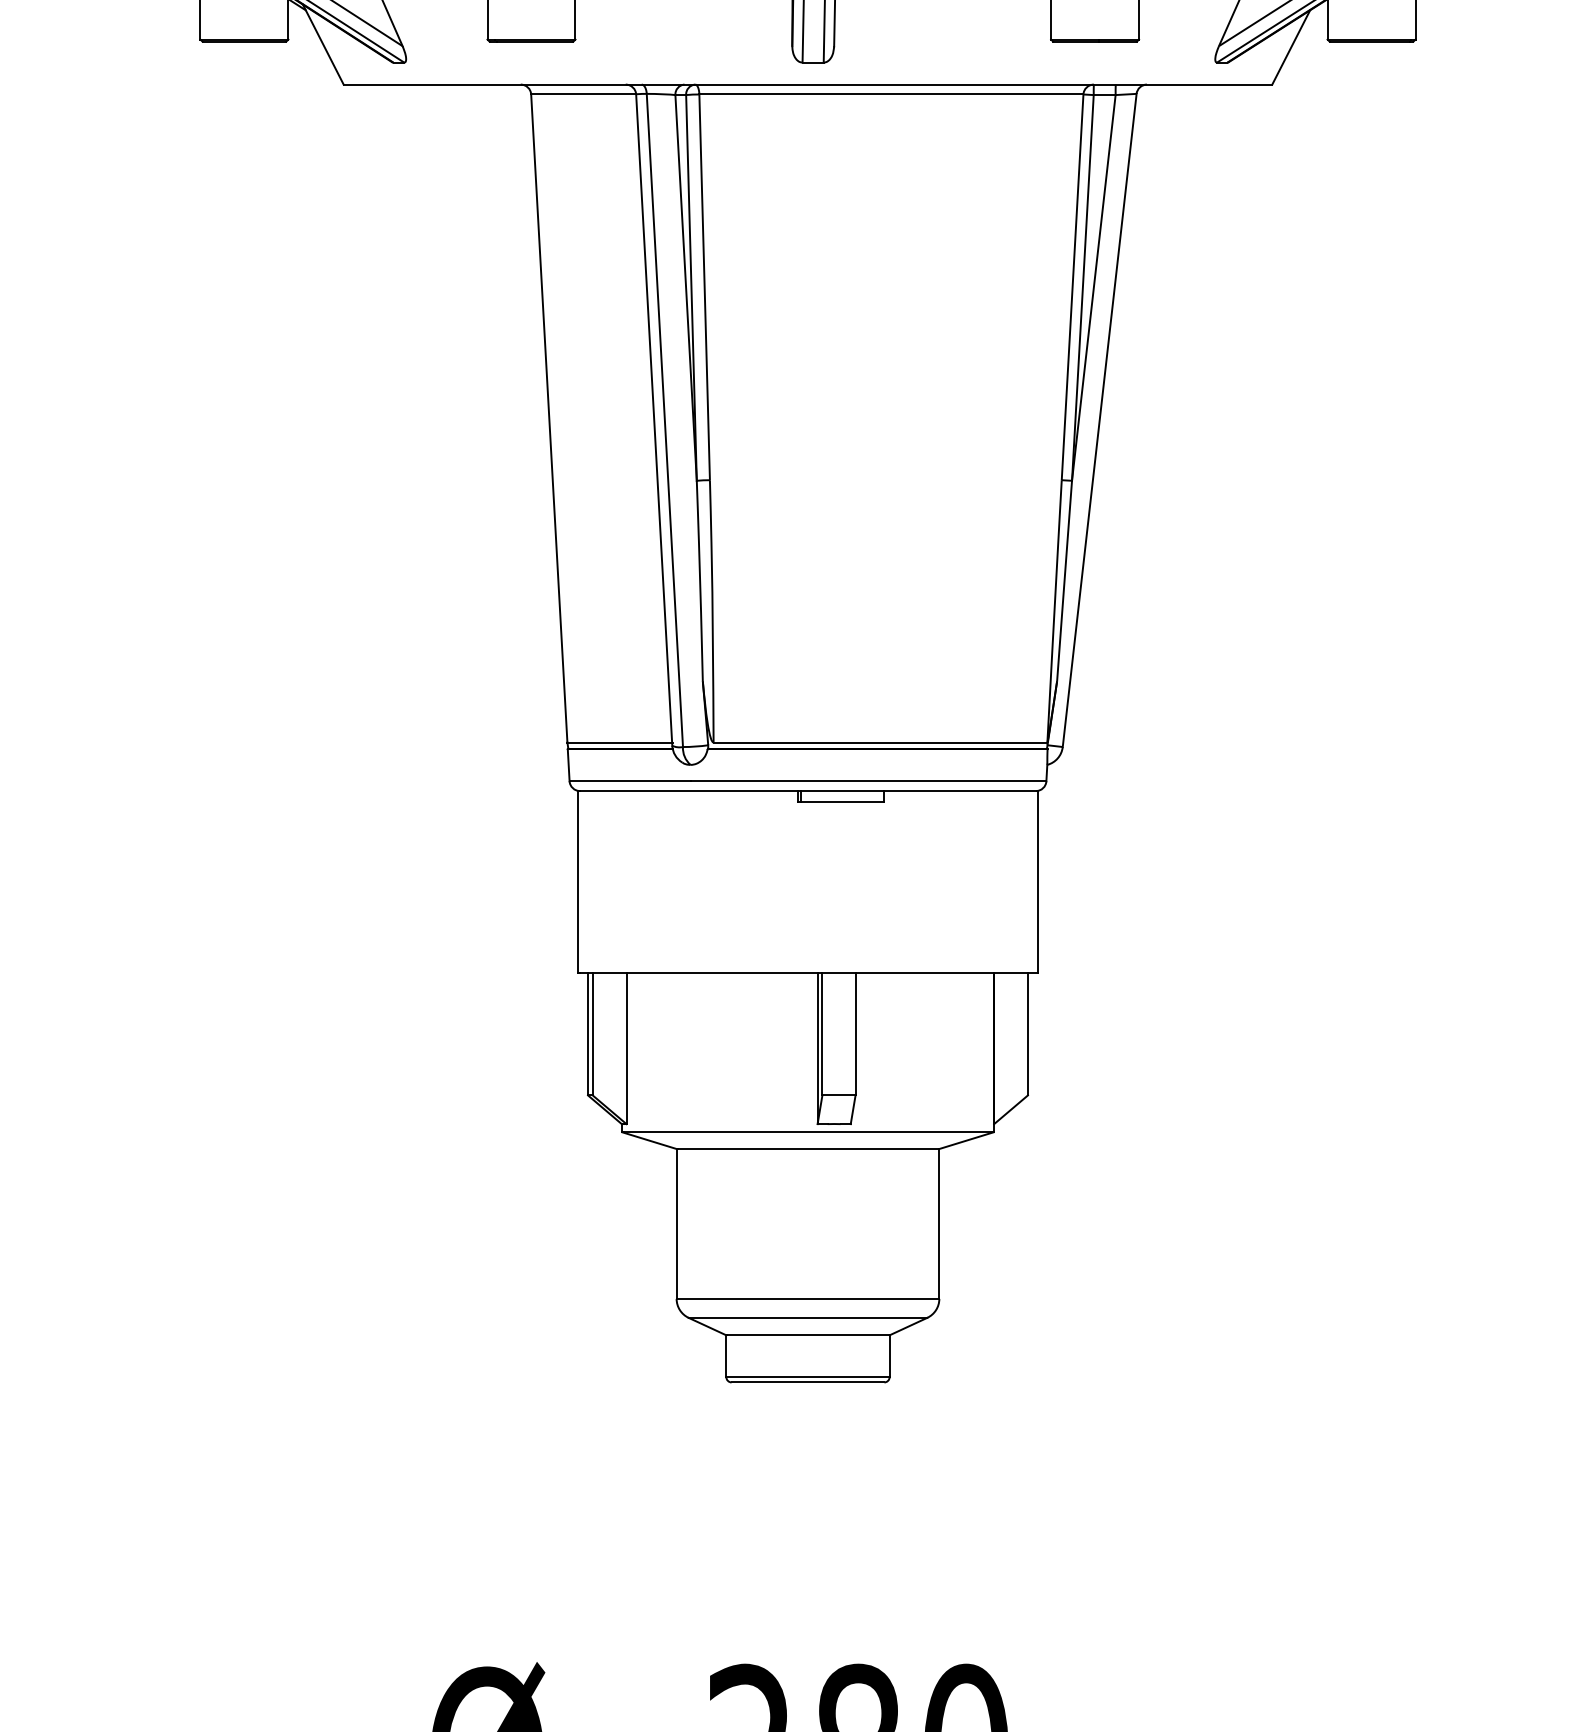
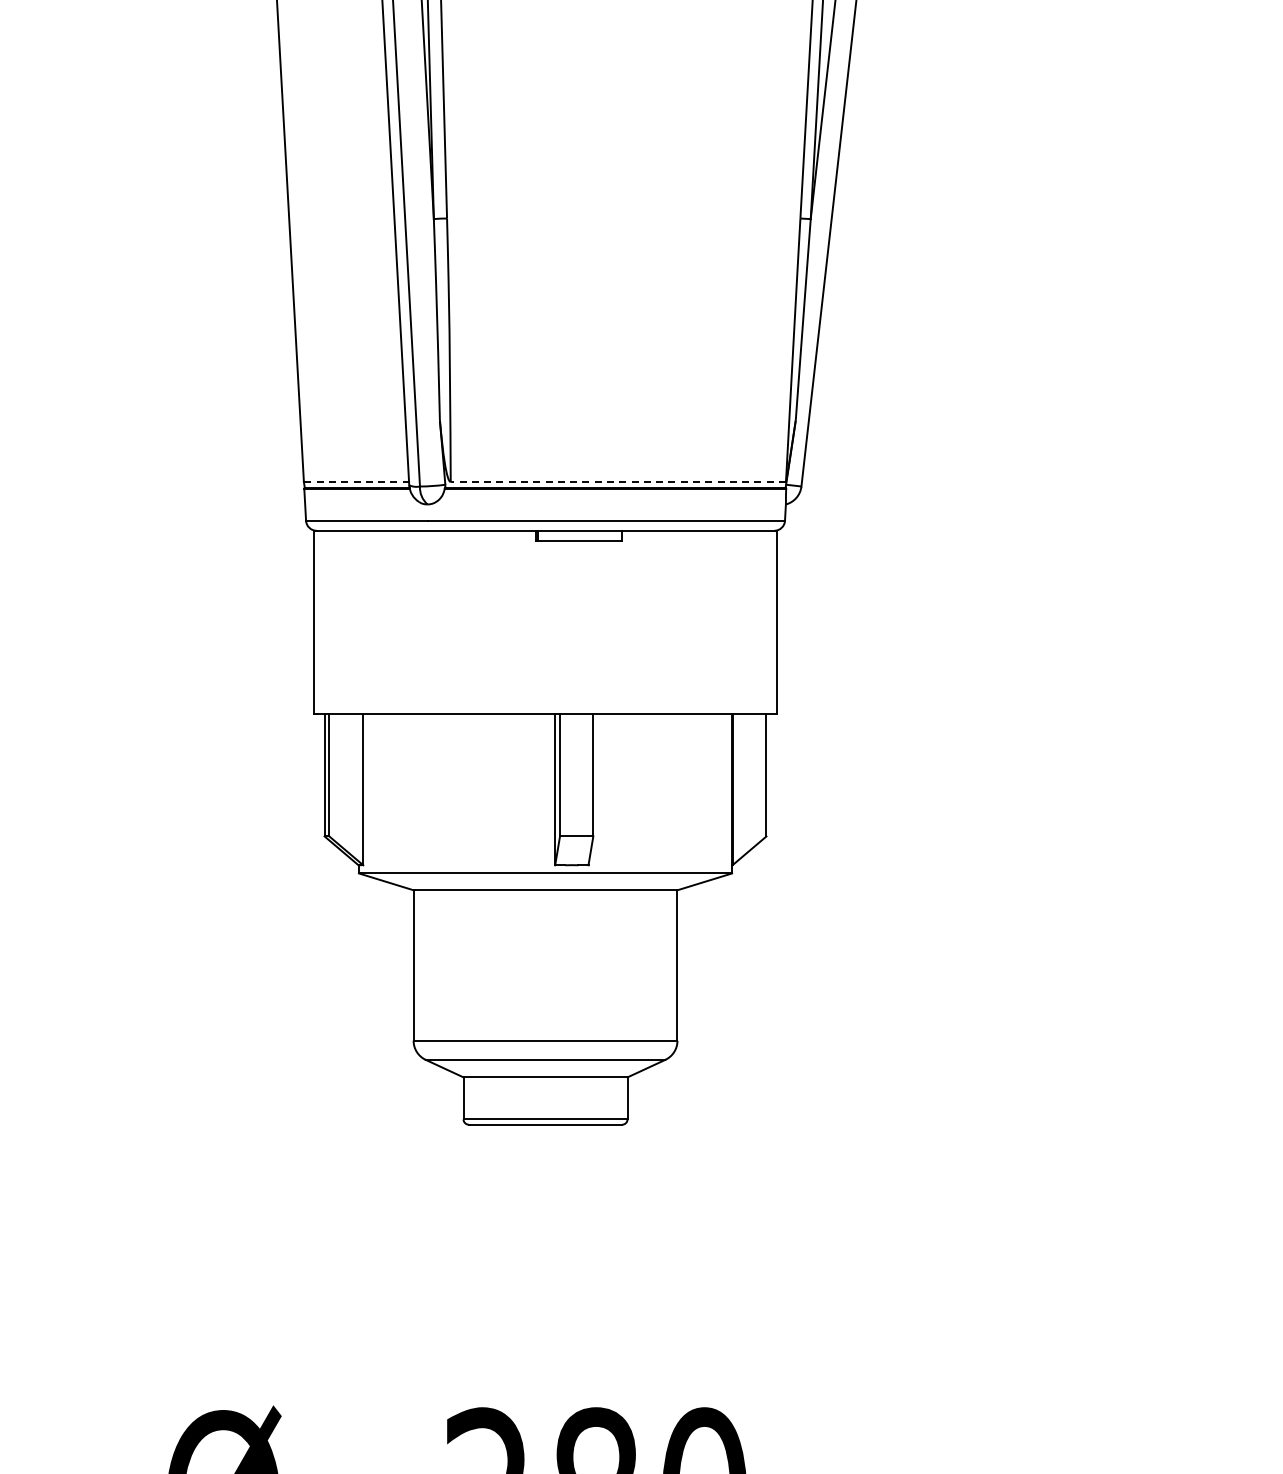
line: (620, 742) -> (357, 481), solid -> dashed
line: (880, 742) -> (618, 481), solid -> dashed

